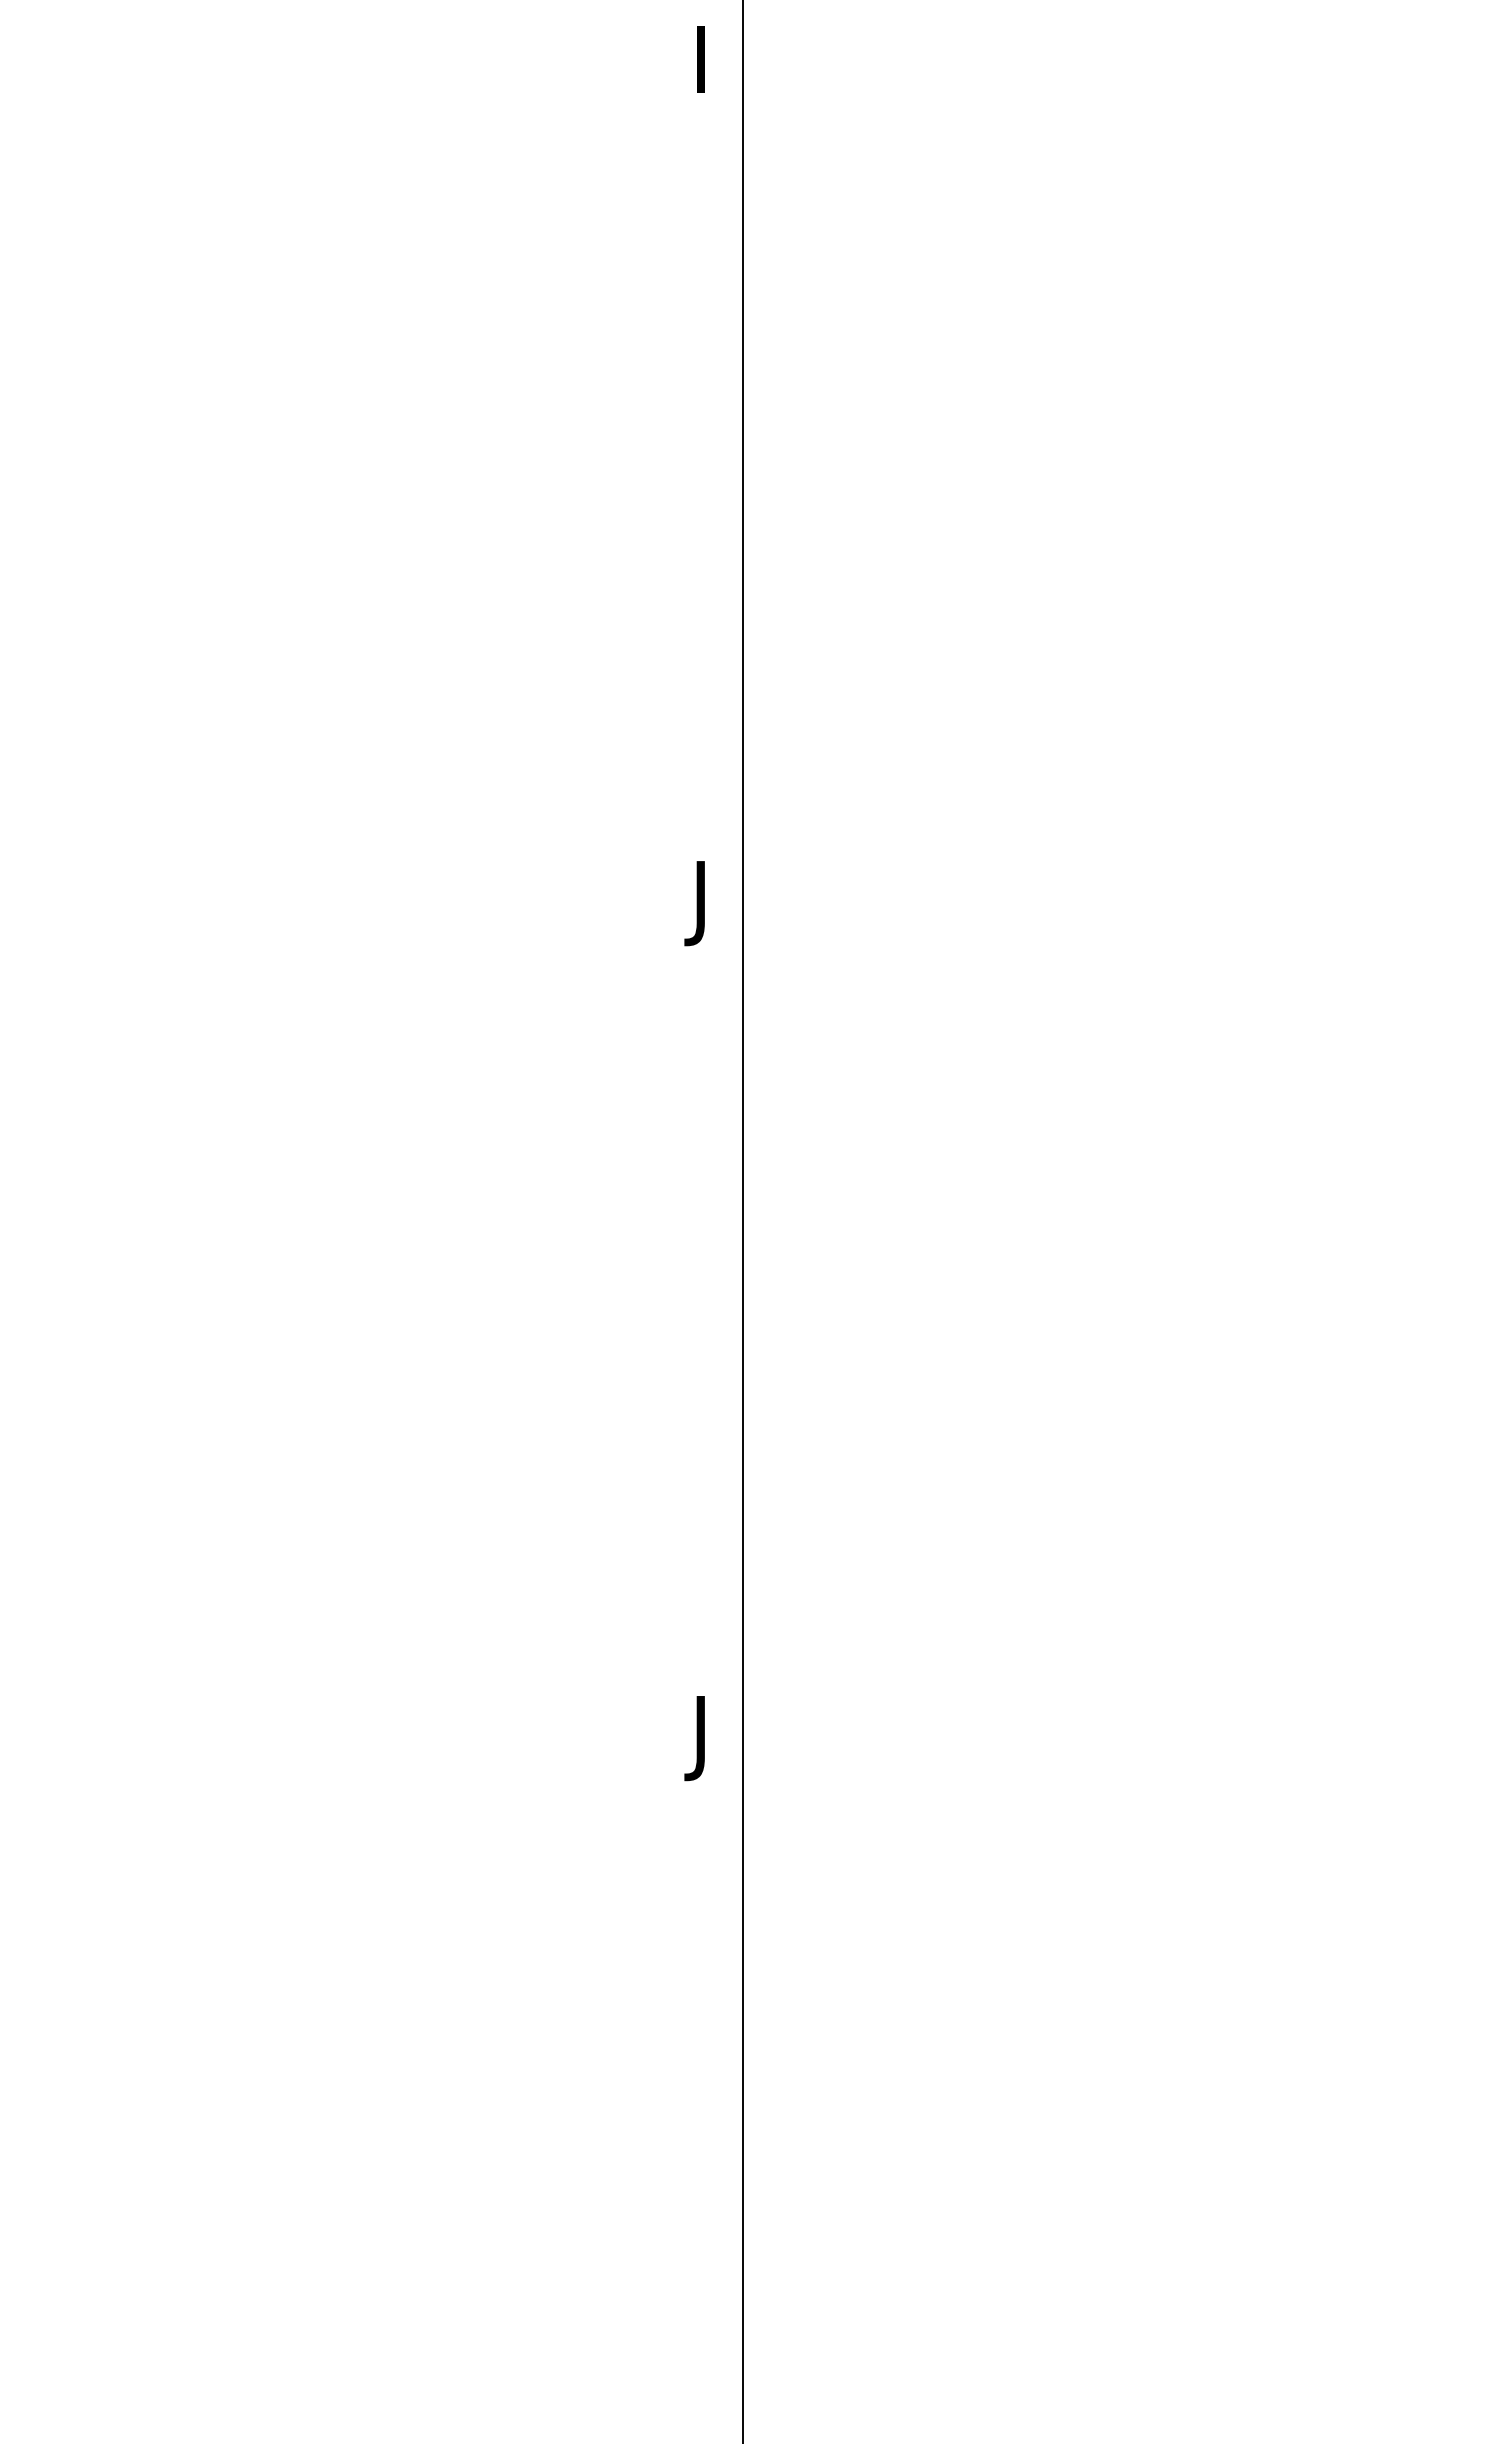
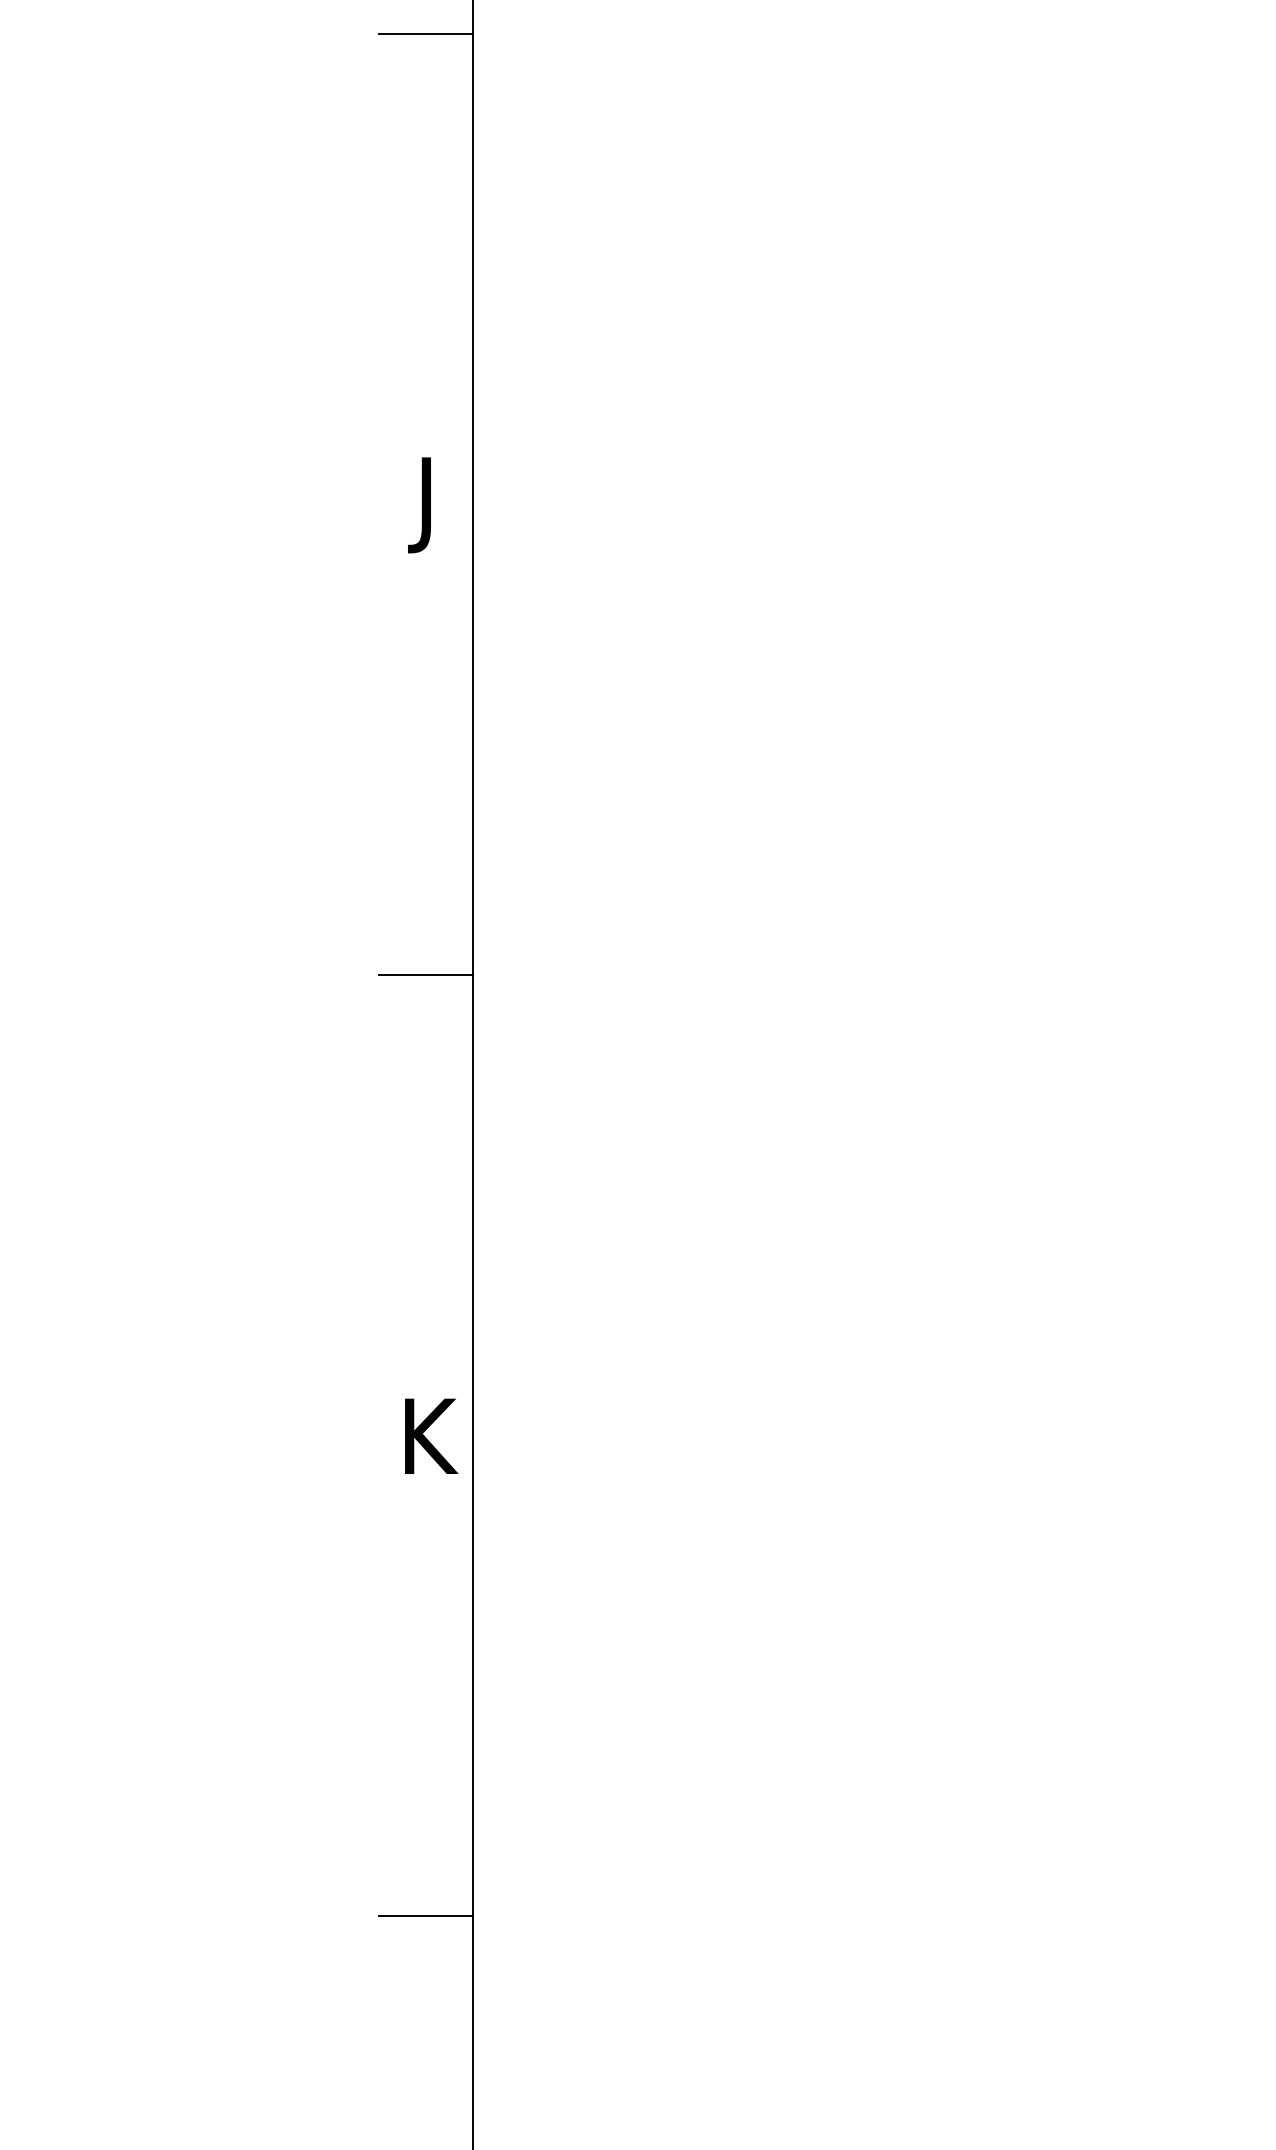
line: (700, 485) -> (426, 33), added
line: (700, 1320) -> (426, 975), added
text: (705, 1738) -> (431, 1446), J -> K
line: (700, 2155) -> (426, 1916), added

